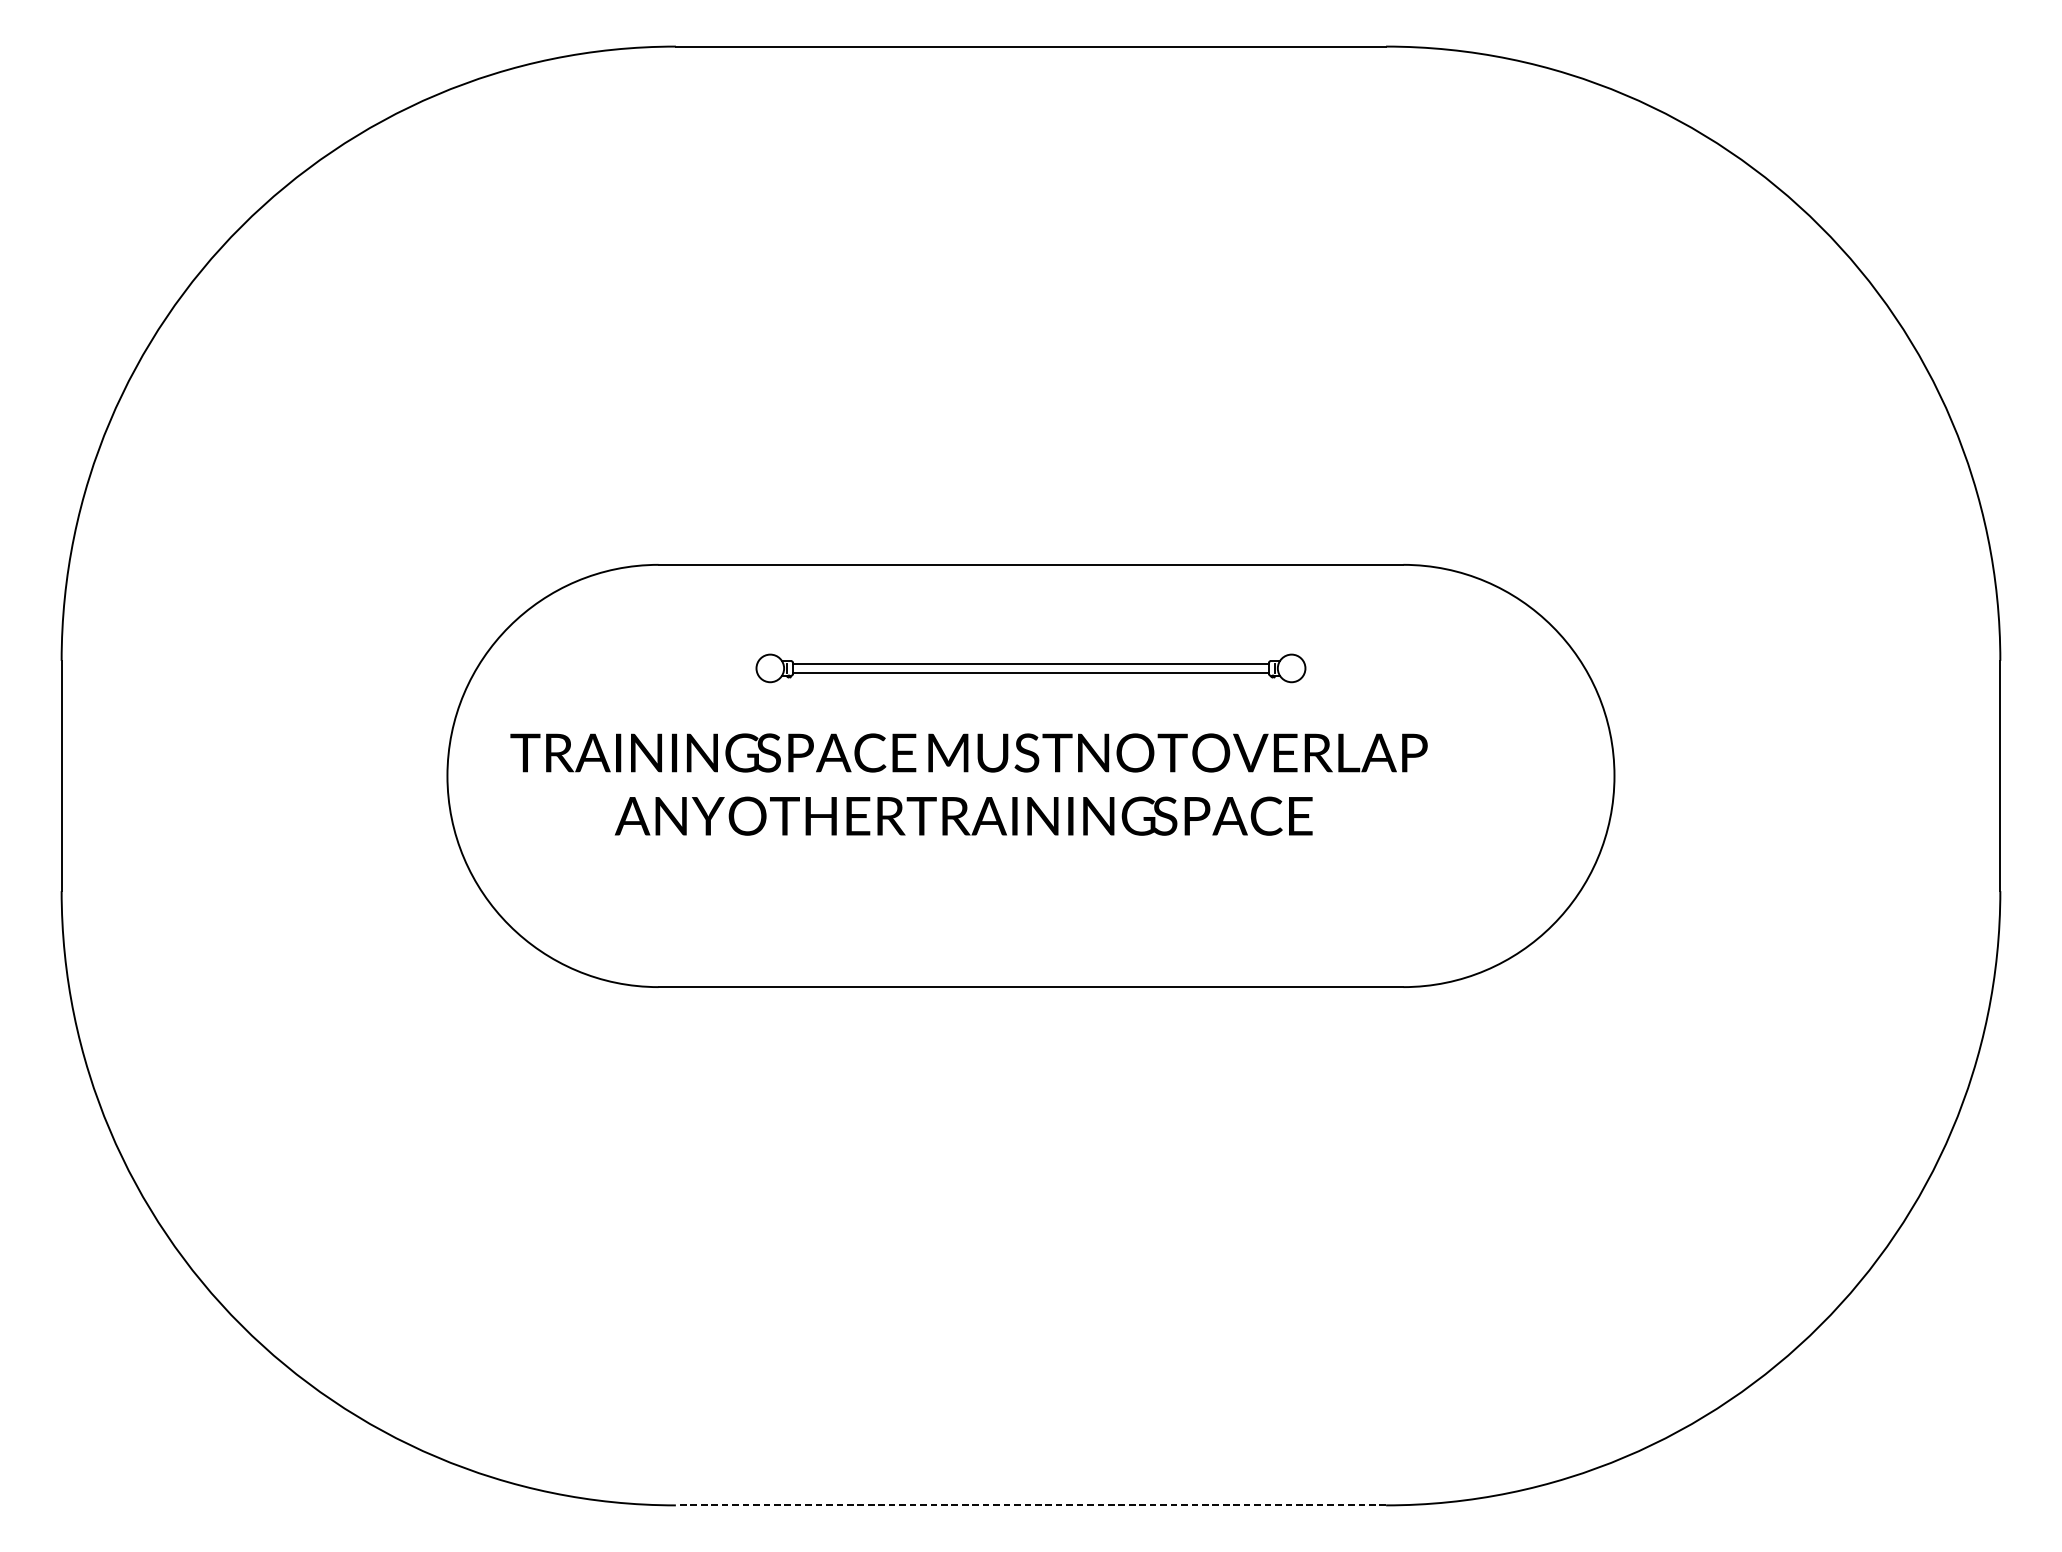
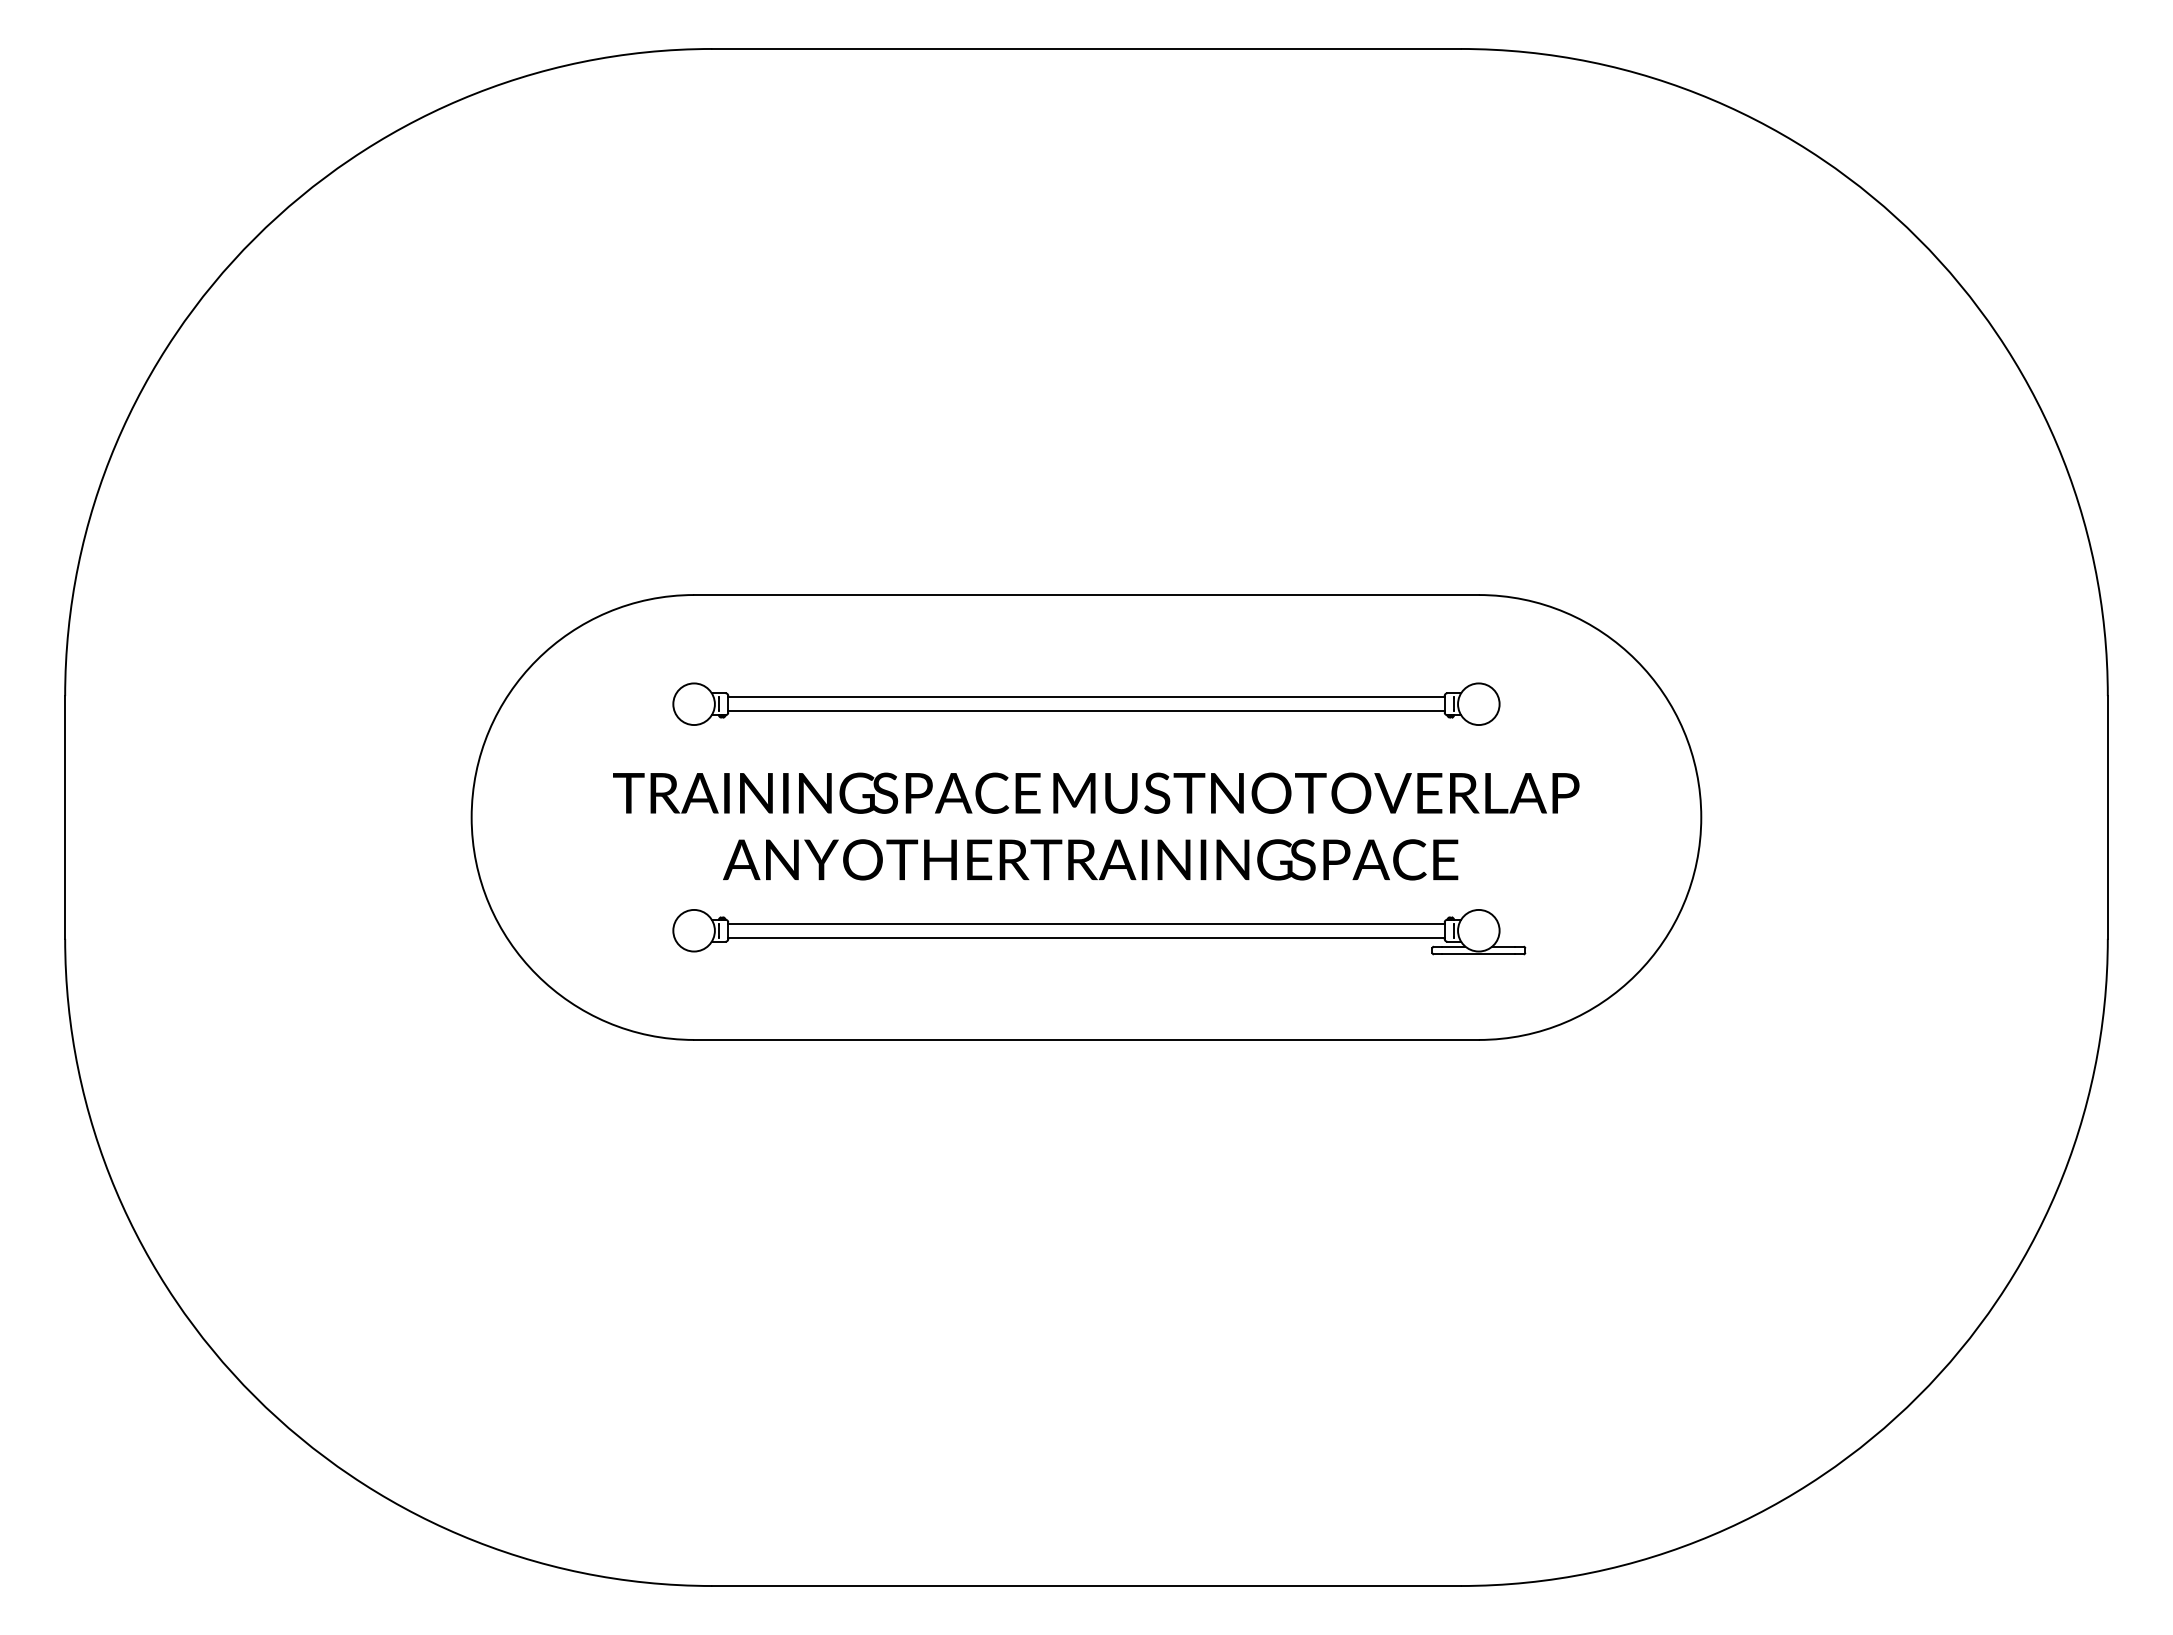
part: (1031, 667) -> (1086, 703), size x1.43
text: (969, 784) -> (1096, 826), moved
part: (1043, 885) -> (1099, 932), added
line: (1031, 1505) -> (1086, 1586), dashed -> solid

